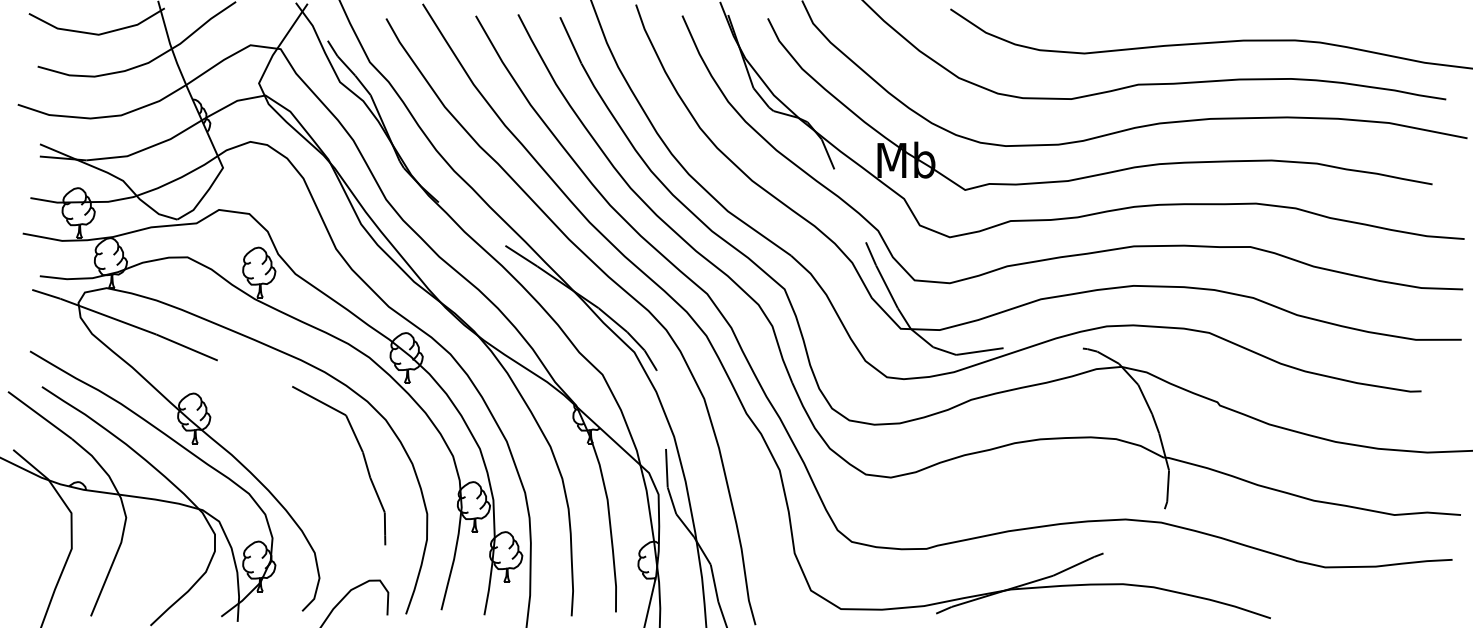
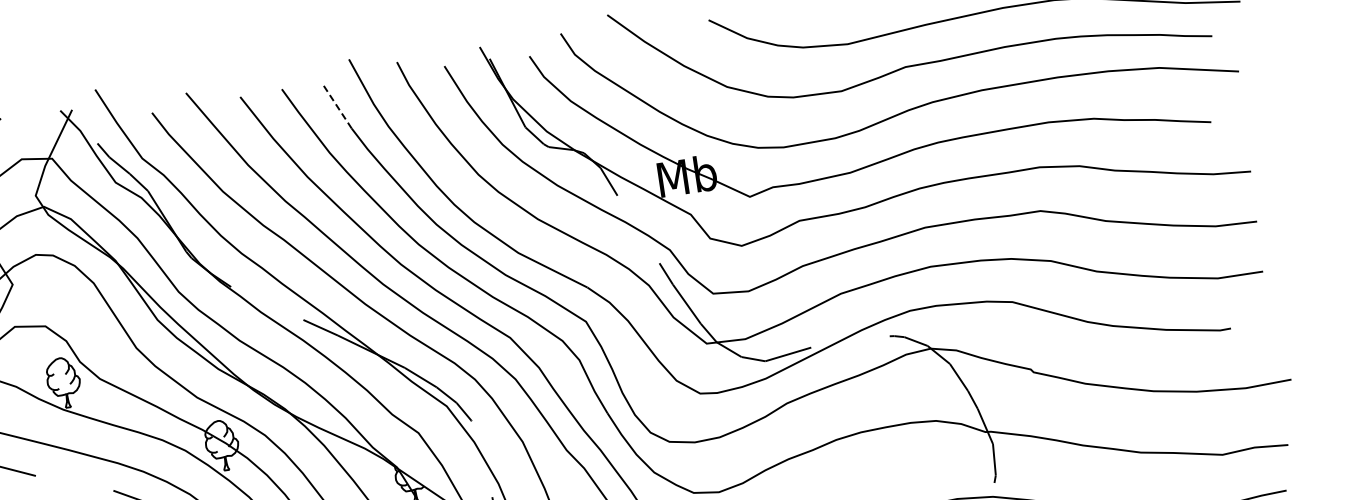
line: (570, 40) -> (337, 107), solid -> dashed

